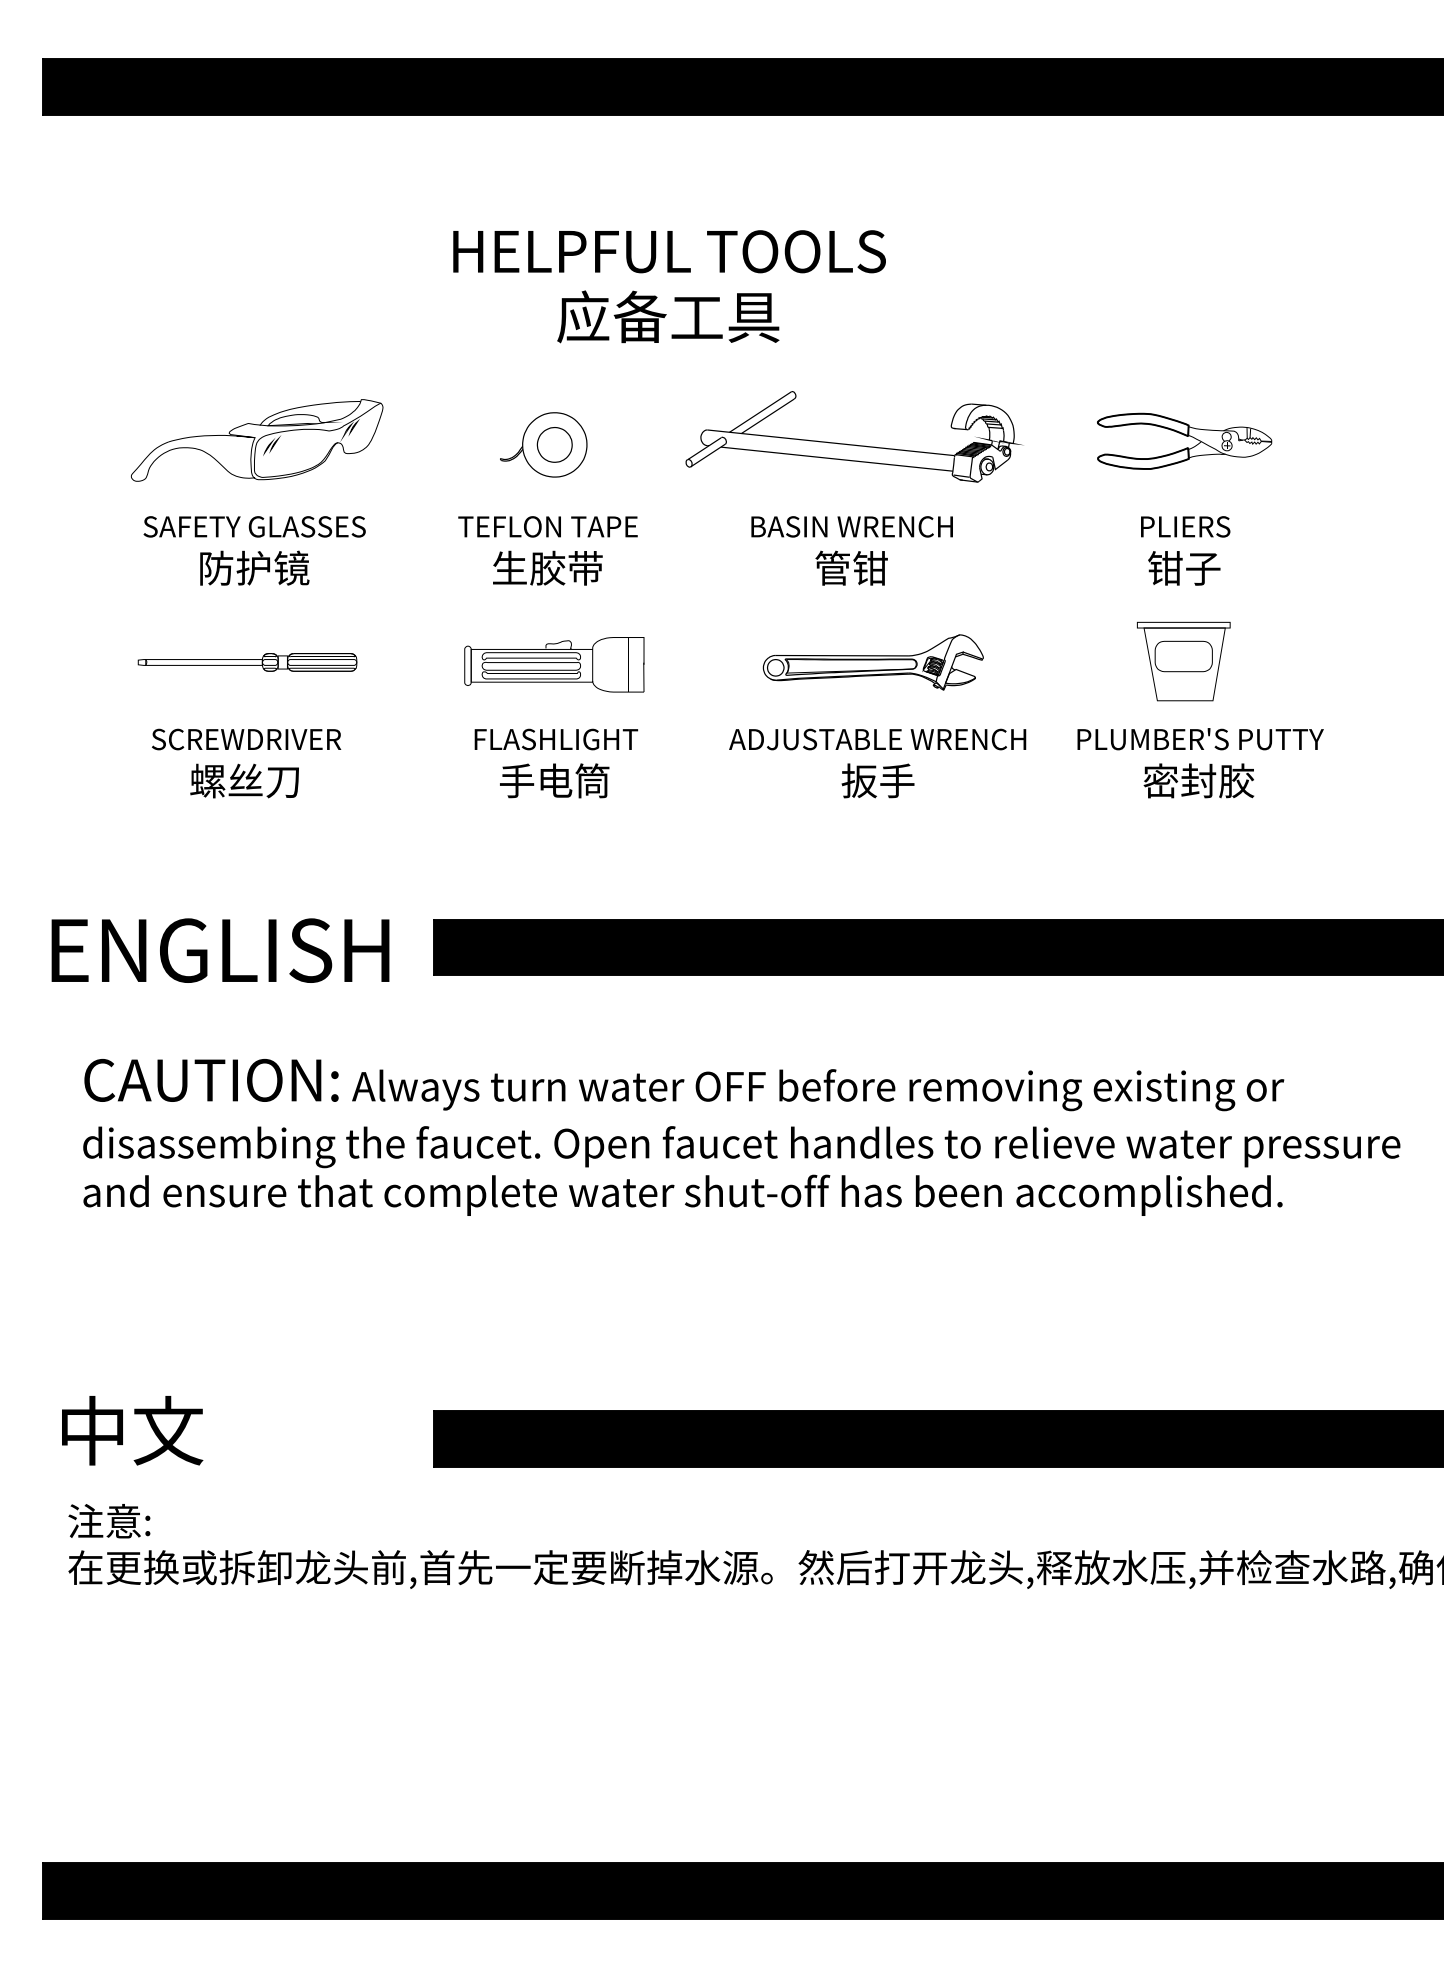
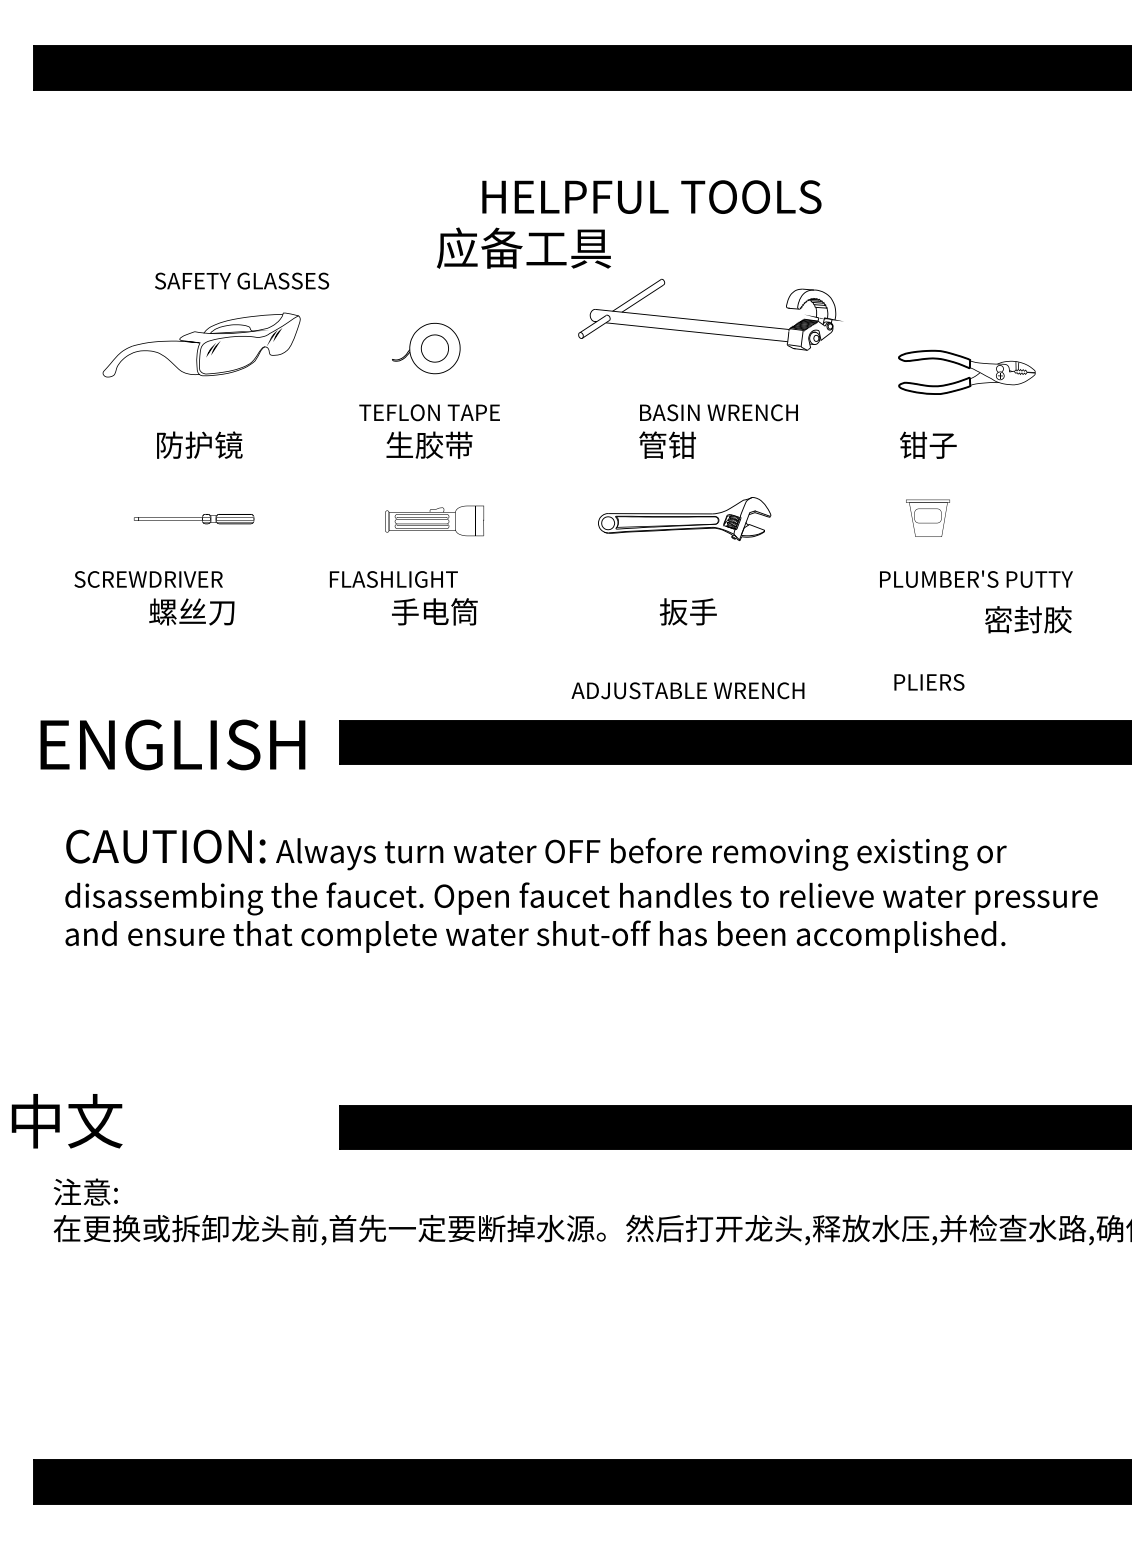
text: (669, 251) -> (651, 196), moved
part: (1184, 440) -> (966, 371), moved
part: (854, 444) -> (710, 320), moved
text: (254, 526) -> (241, 280), moved
text: (851, 526) -> (718, 412), moved
text: (1185, 526) -> (929, 682), moved
part: (1183, 661) -> (927, 518), size x0.6
part: (247, 662) -> (194, 519), size x0.7
part: (554, 664) -> (434, 520), size x0.7
text: (246, 739) -> (148, 579), moved
text: (556, 739) -> (393, 579), moved
text: (877, 739) -> (687, 690), moved
text: (1200, 739) -> (976, 579), moved
text: (1198, 780) -> (1028, 619), moved
text: (132, 1430) -> (67, 1121), moved

